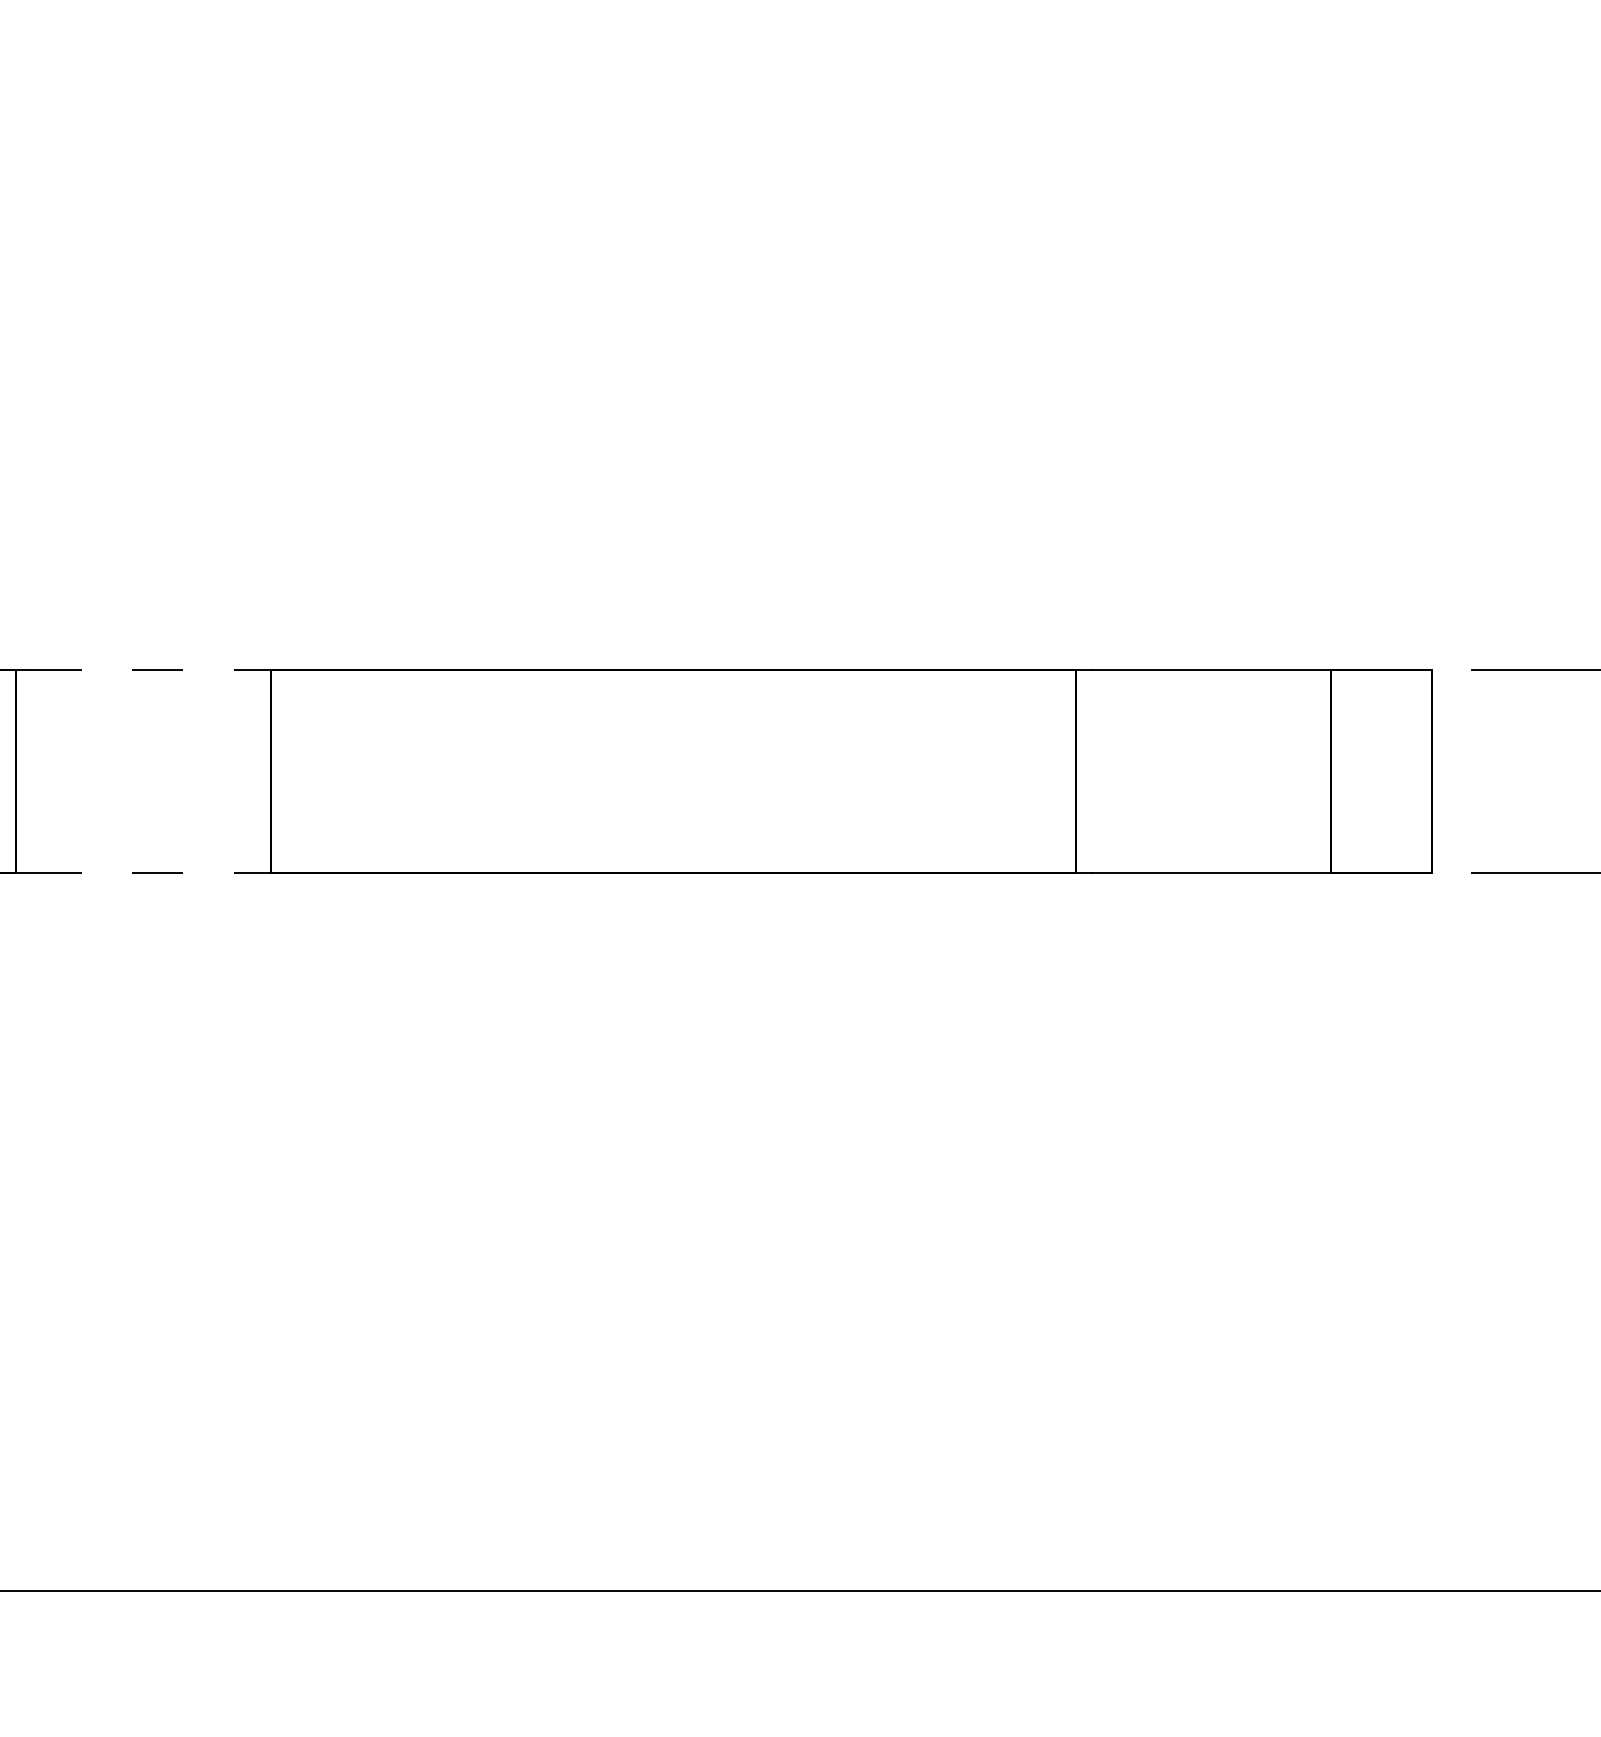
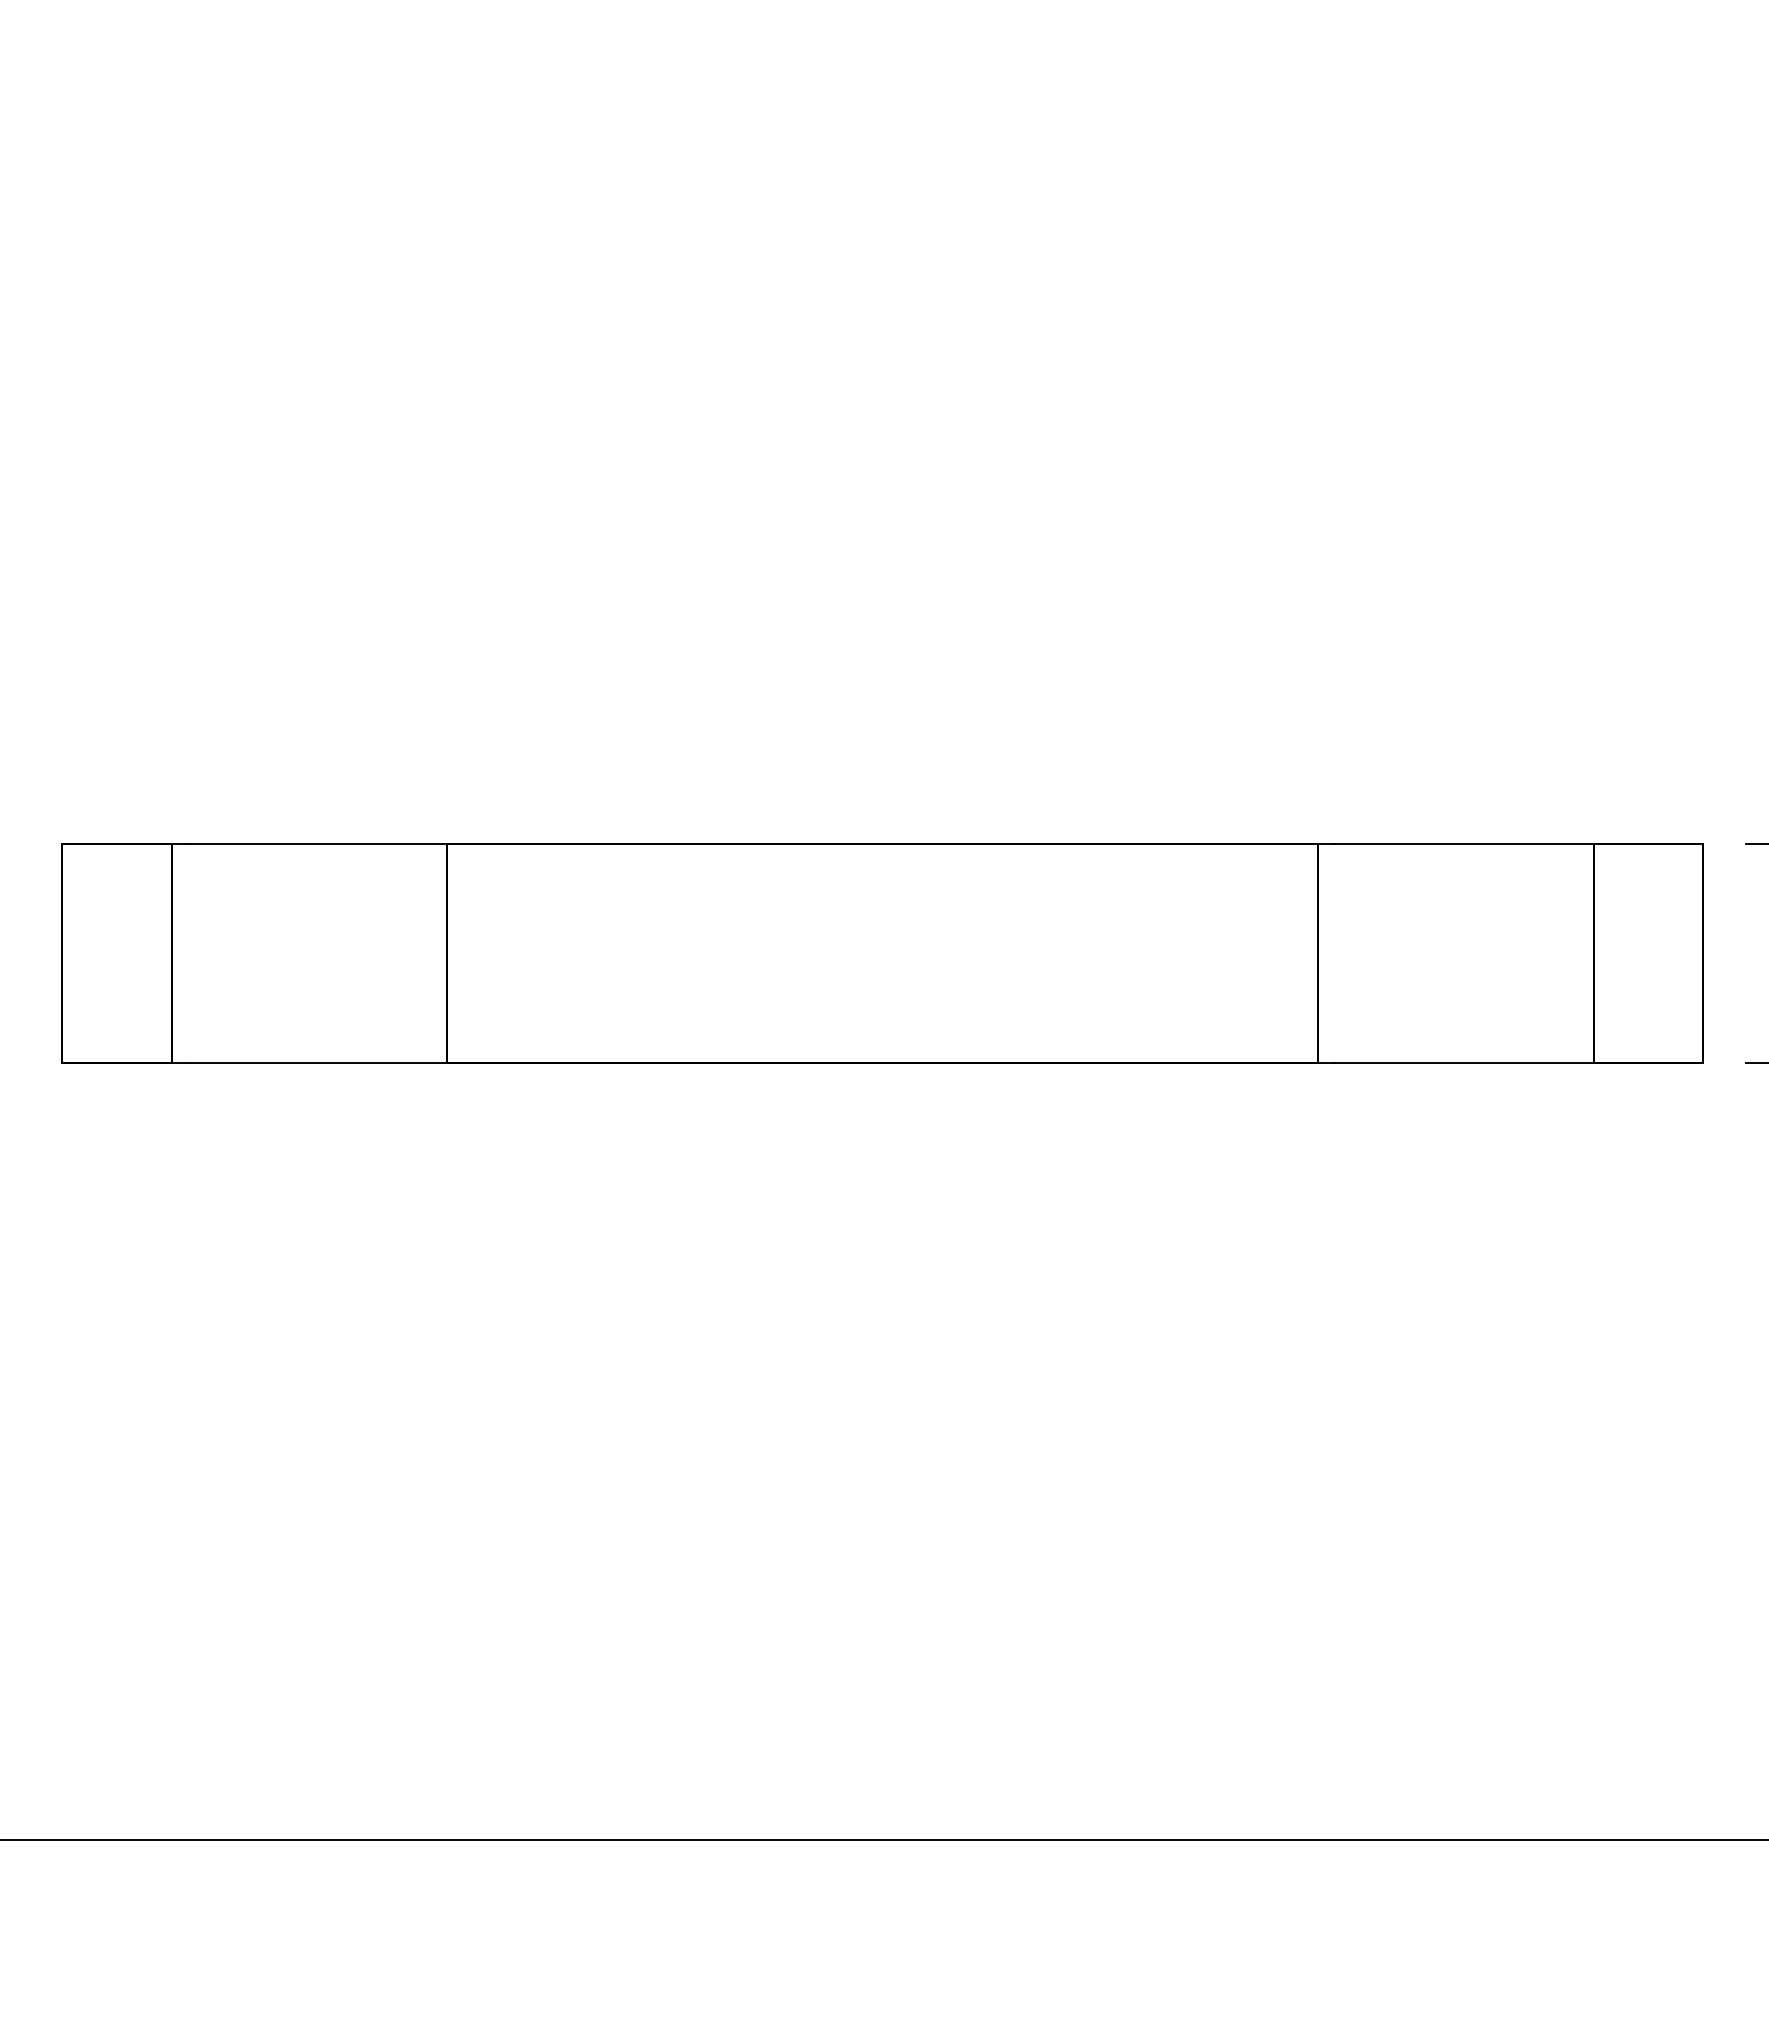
line: (151, 670) -> (318, 844), dashed -> solid
line: (151, 872) -> (318, 1063), dashed -> solid

